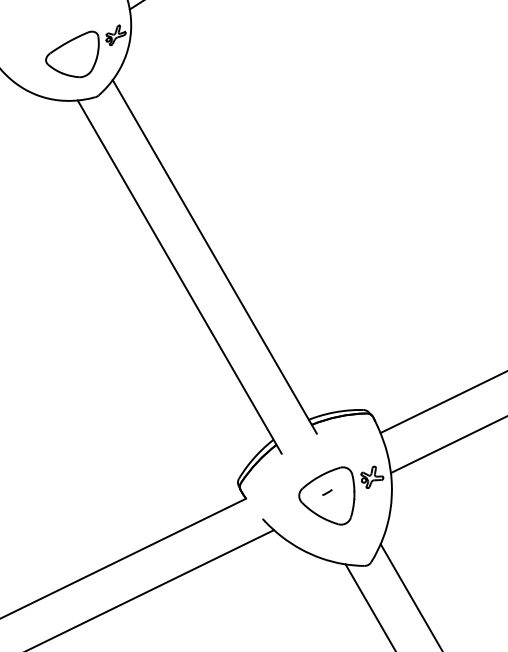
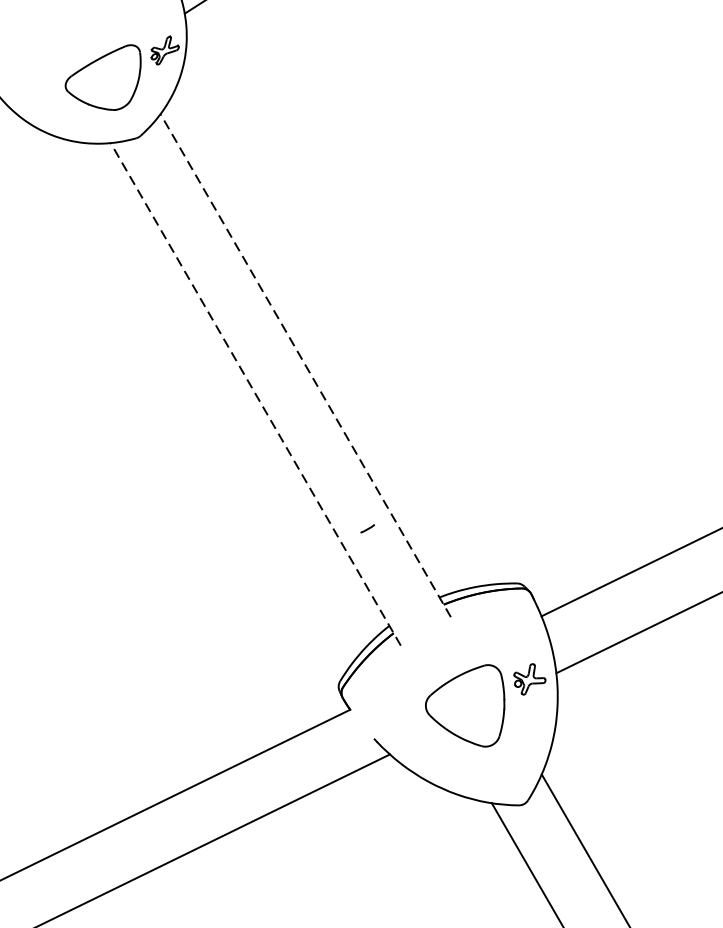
line: (214, 256) -> (305, 365), solid -> dashed
line: (179, 277) -> (255, 394), solid -> dashed
curve: (327, 492) -> (367, 528), moved

